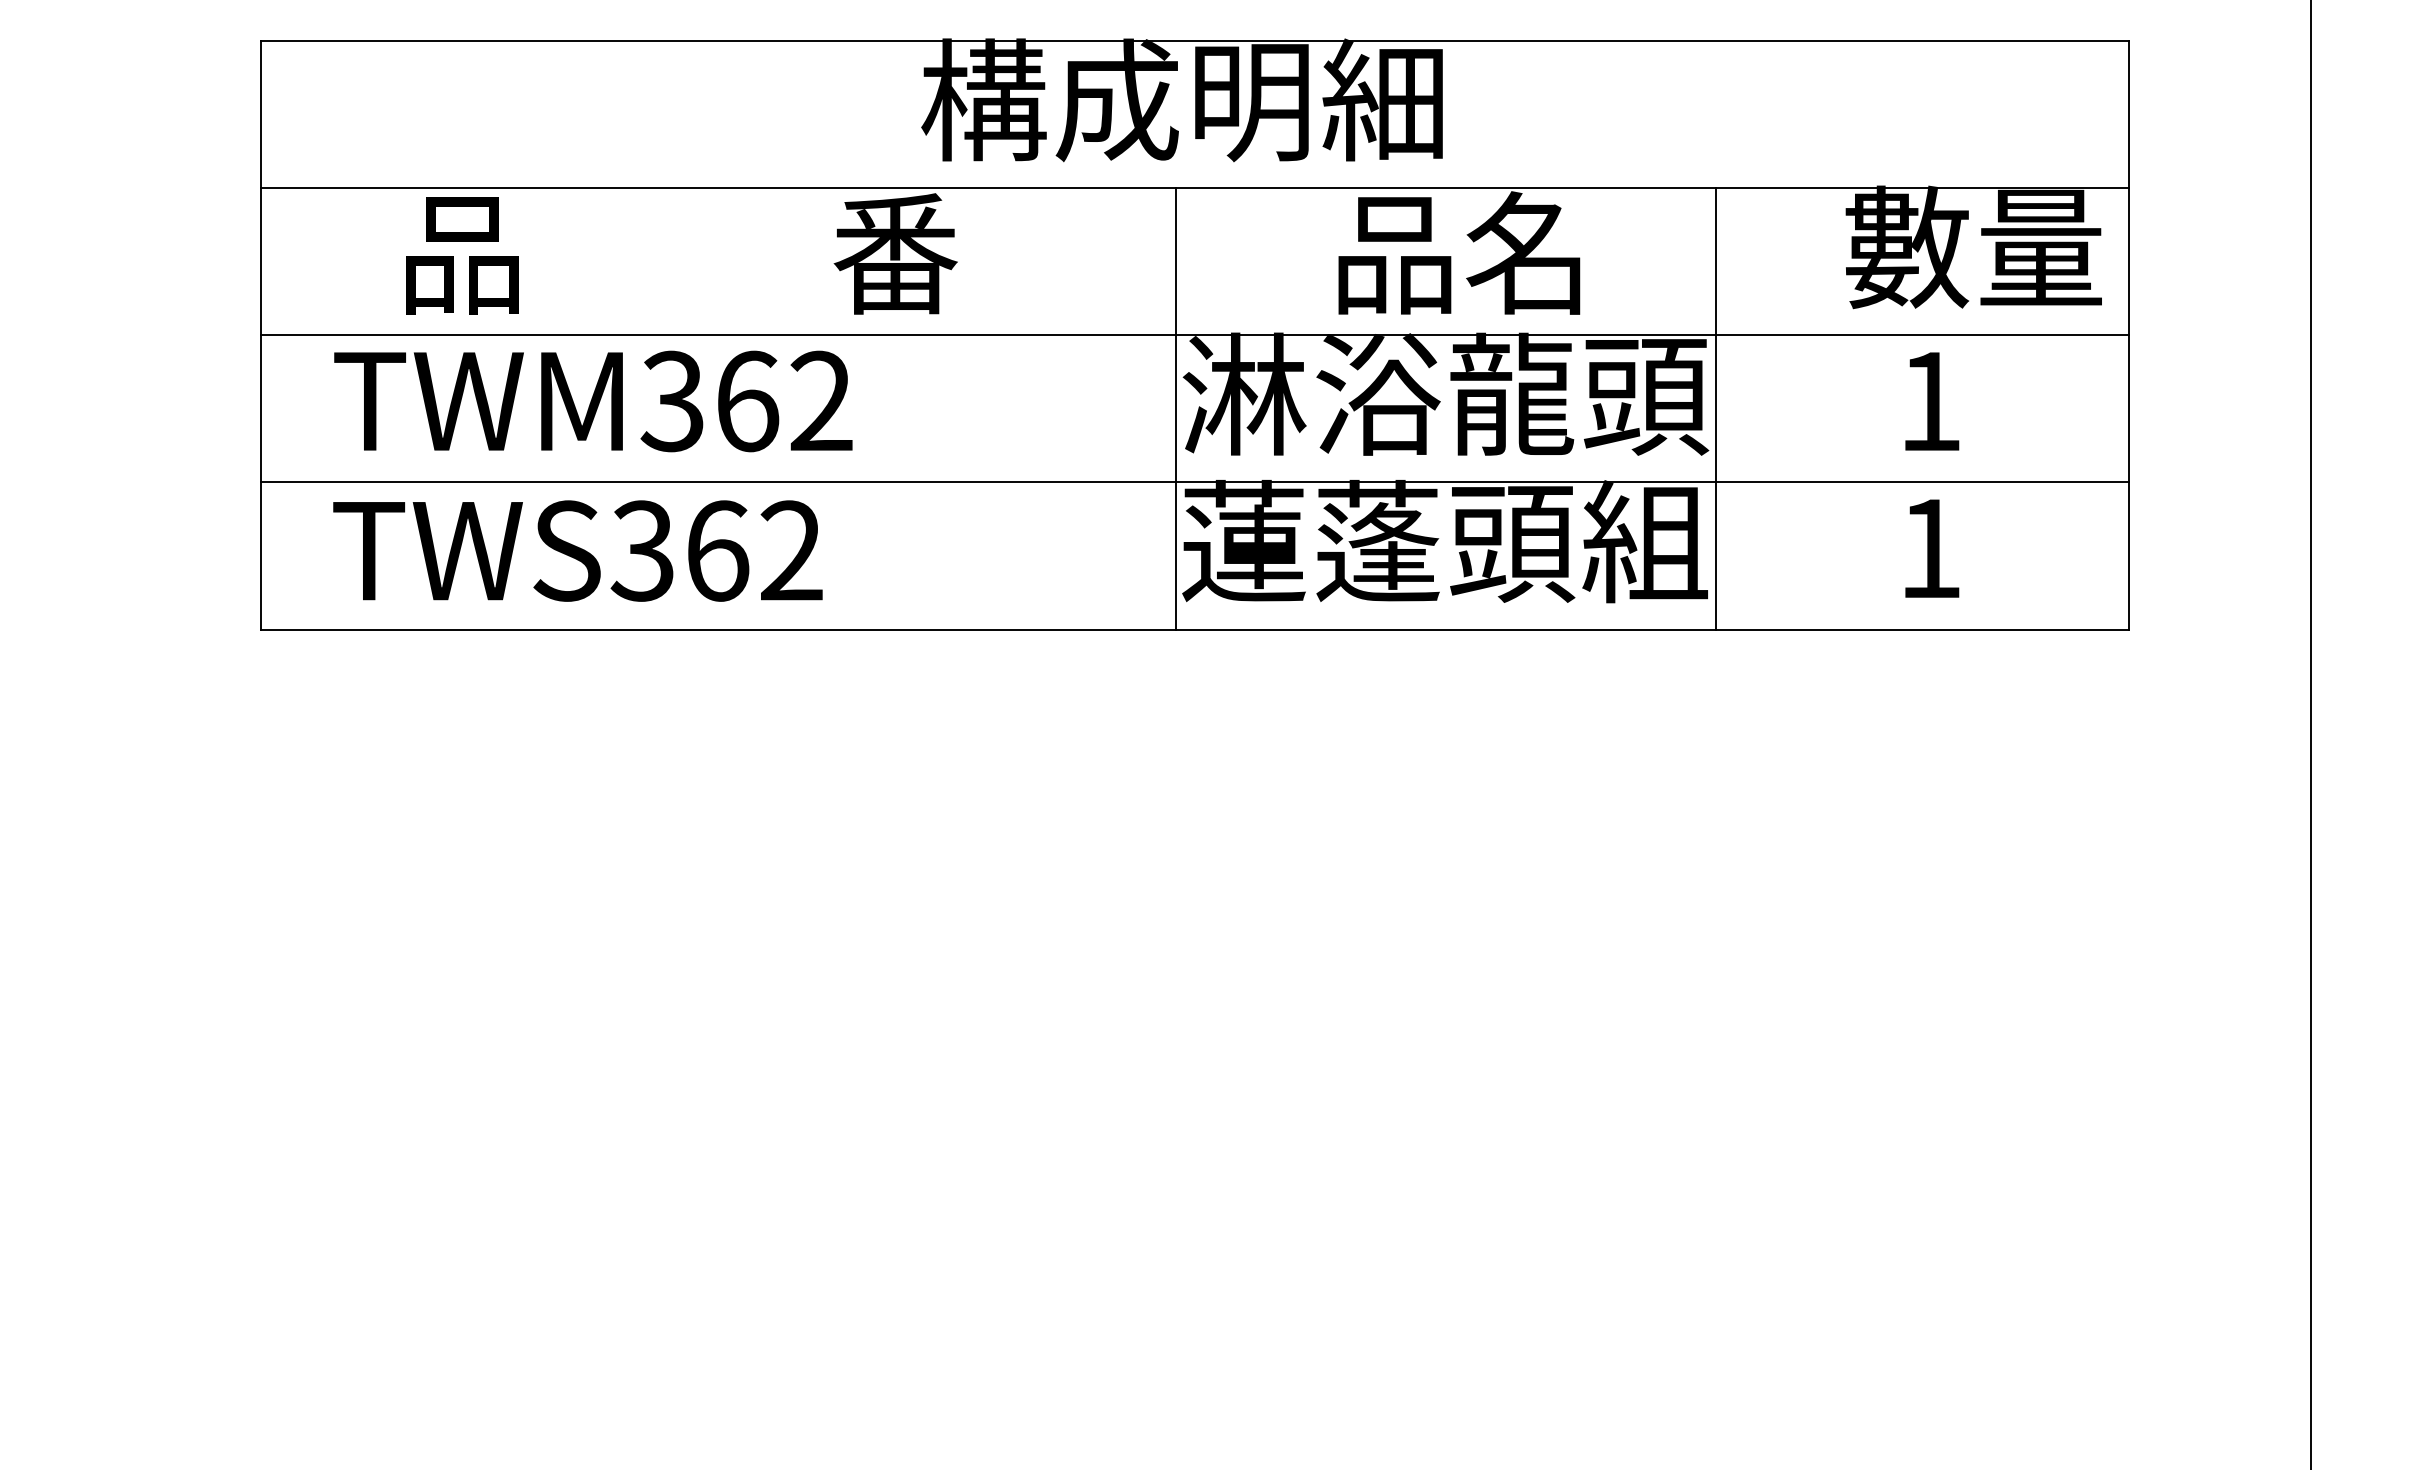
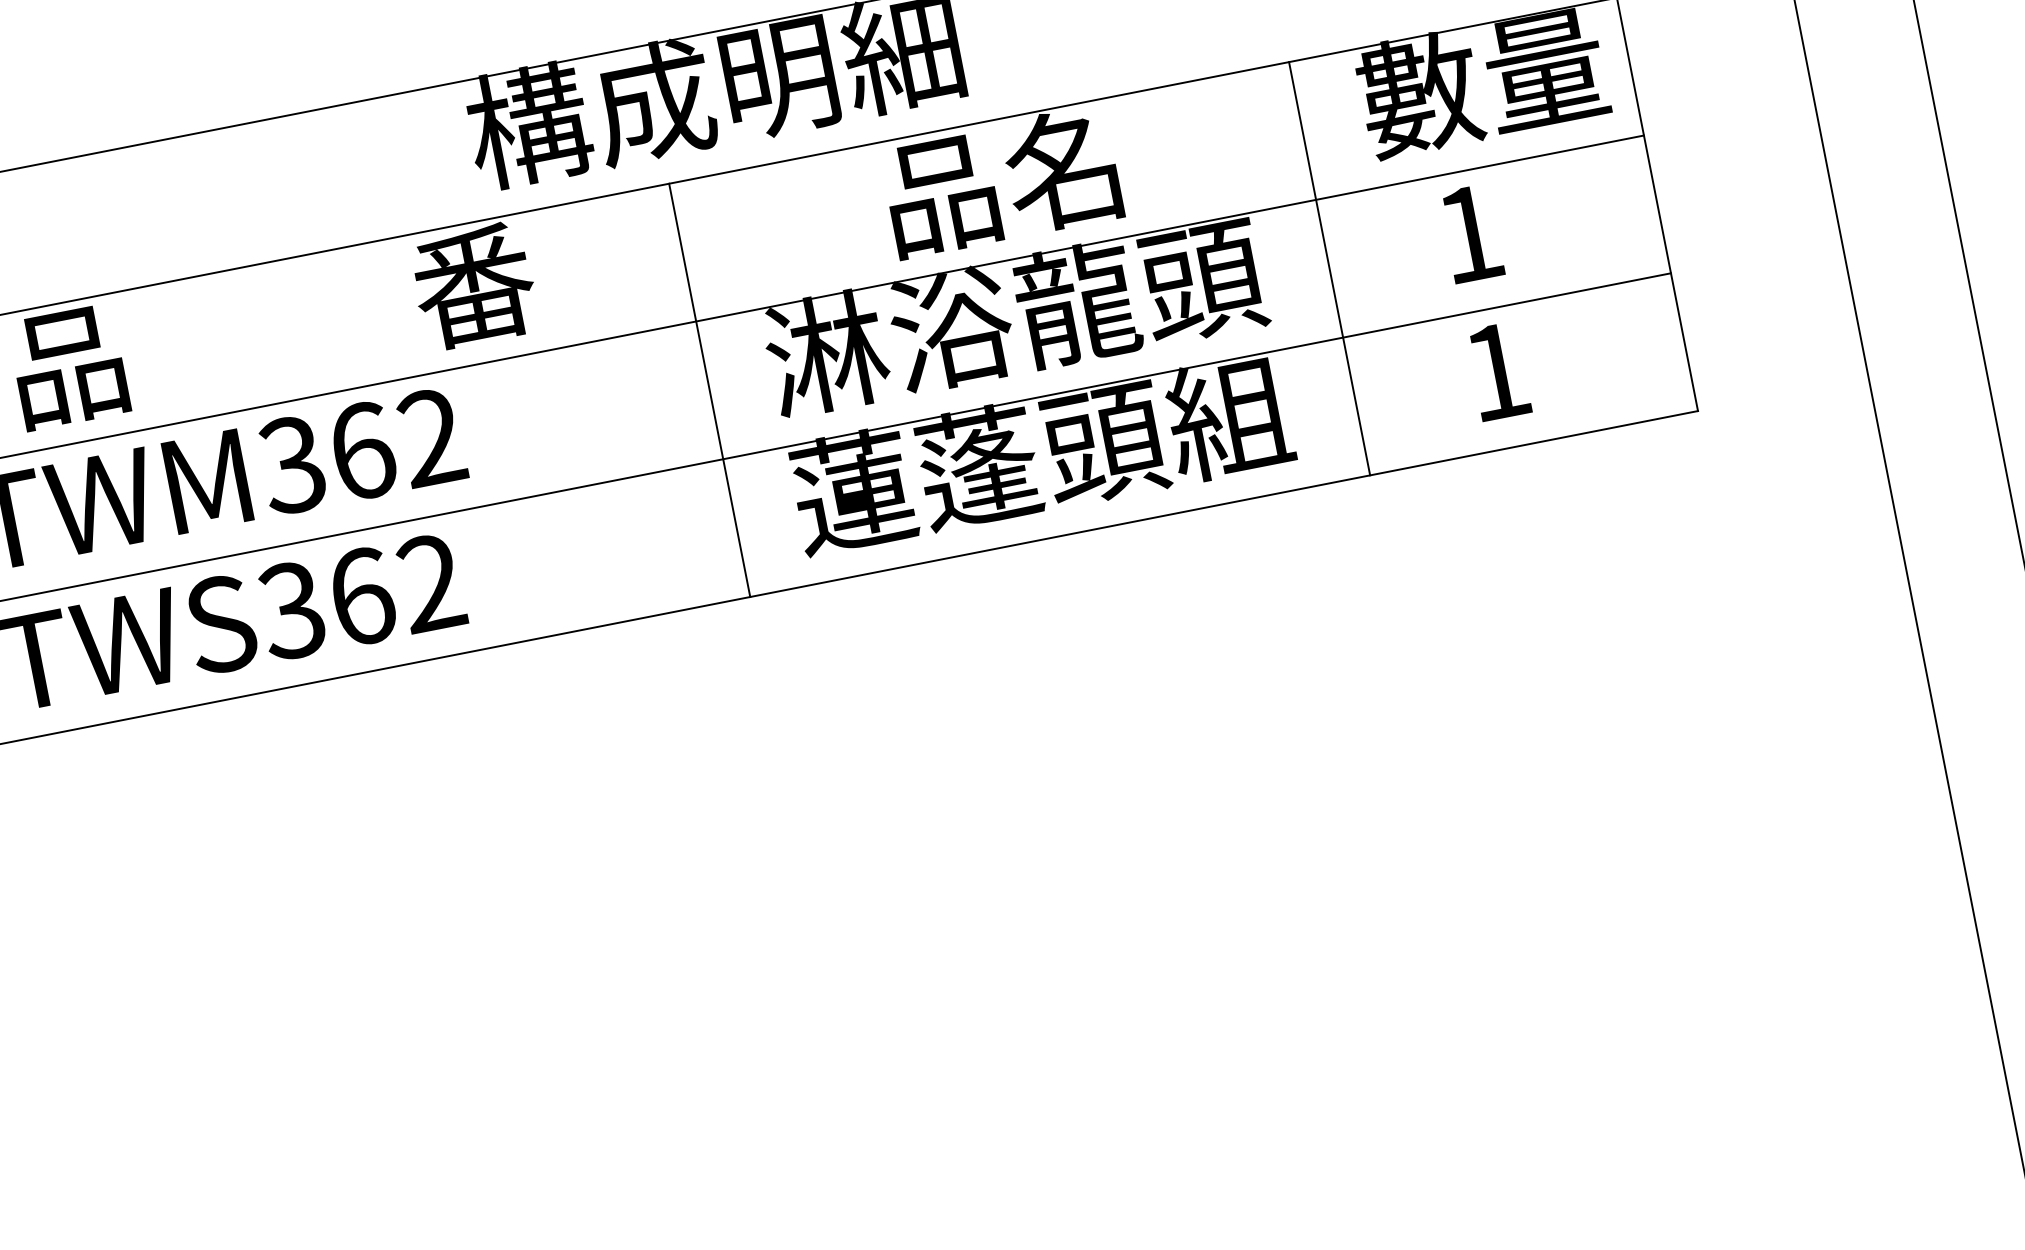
line: (1175, 408) -> (709, 390), moved
line: (1716, 408) -> (1329, 268), moved

